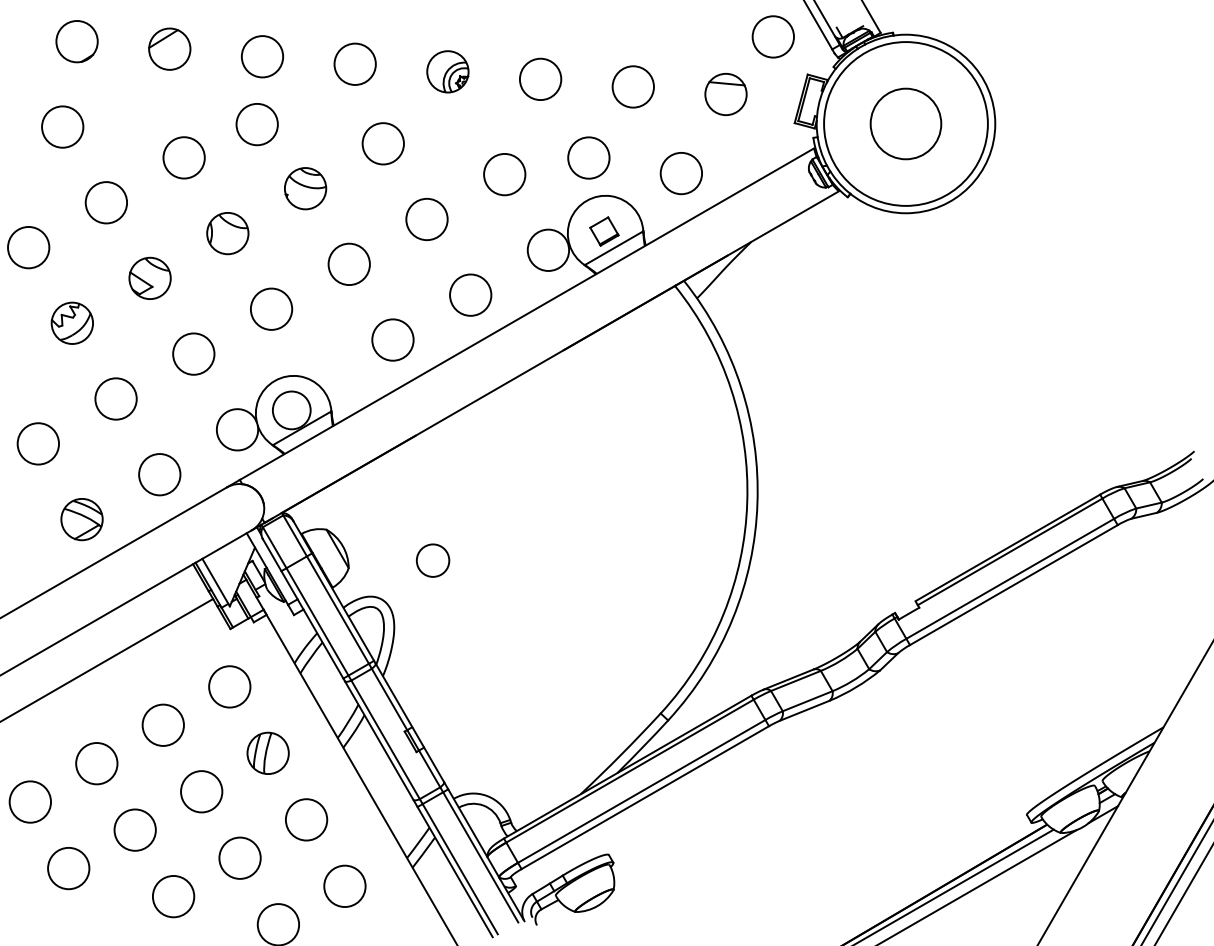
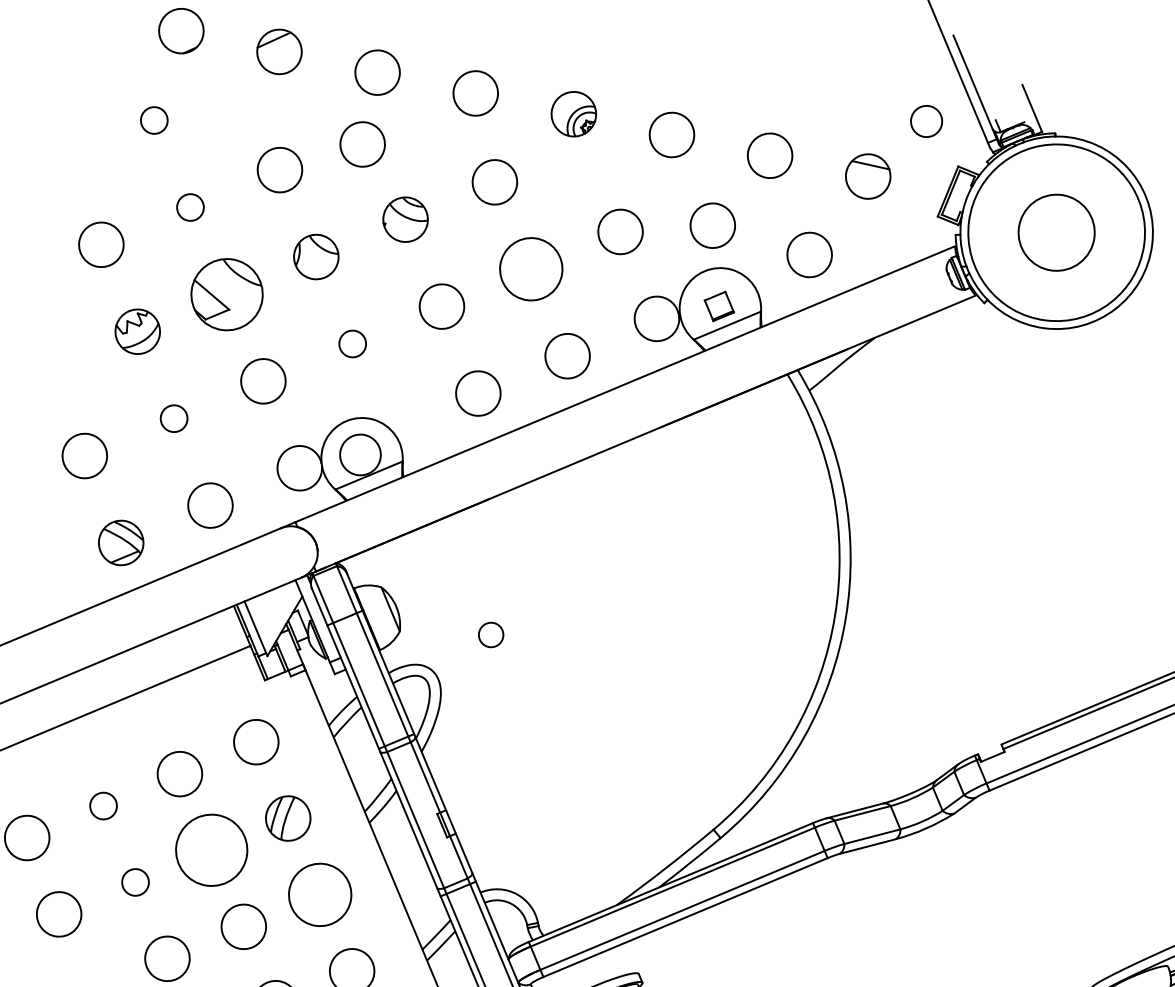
circle: (772, 36) -> (925, 120), size x0.7
circle: (62, 126) -> (154, 119), size x0.6
circle: (105, 202) -> (189, 207), size x0.6
circle: (426, 219) -> (530, 269), size x1.4
part: (149, 277) -> (226, 293), size x1.6
circle: (271, 308) -> (352, 343), size x0.6
circle: (115, 398) -> (173, 418), size x0.6
circle: (433, 560) -> (491, 634), size x0.7
circle: (96, 763) -> (103, 805), size x0.6
circle: (201, 791) -> (211, 850), size x1.6
circle: (306, 819) -> (320, 894), size x1.4
circle: (134, 829) -> (134, 881), size x0.6

